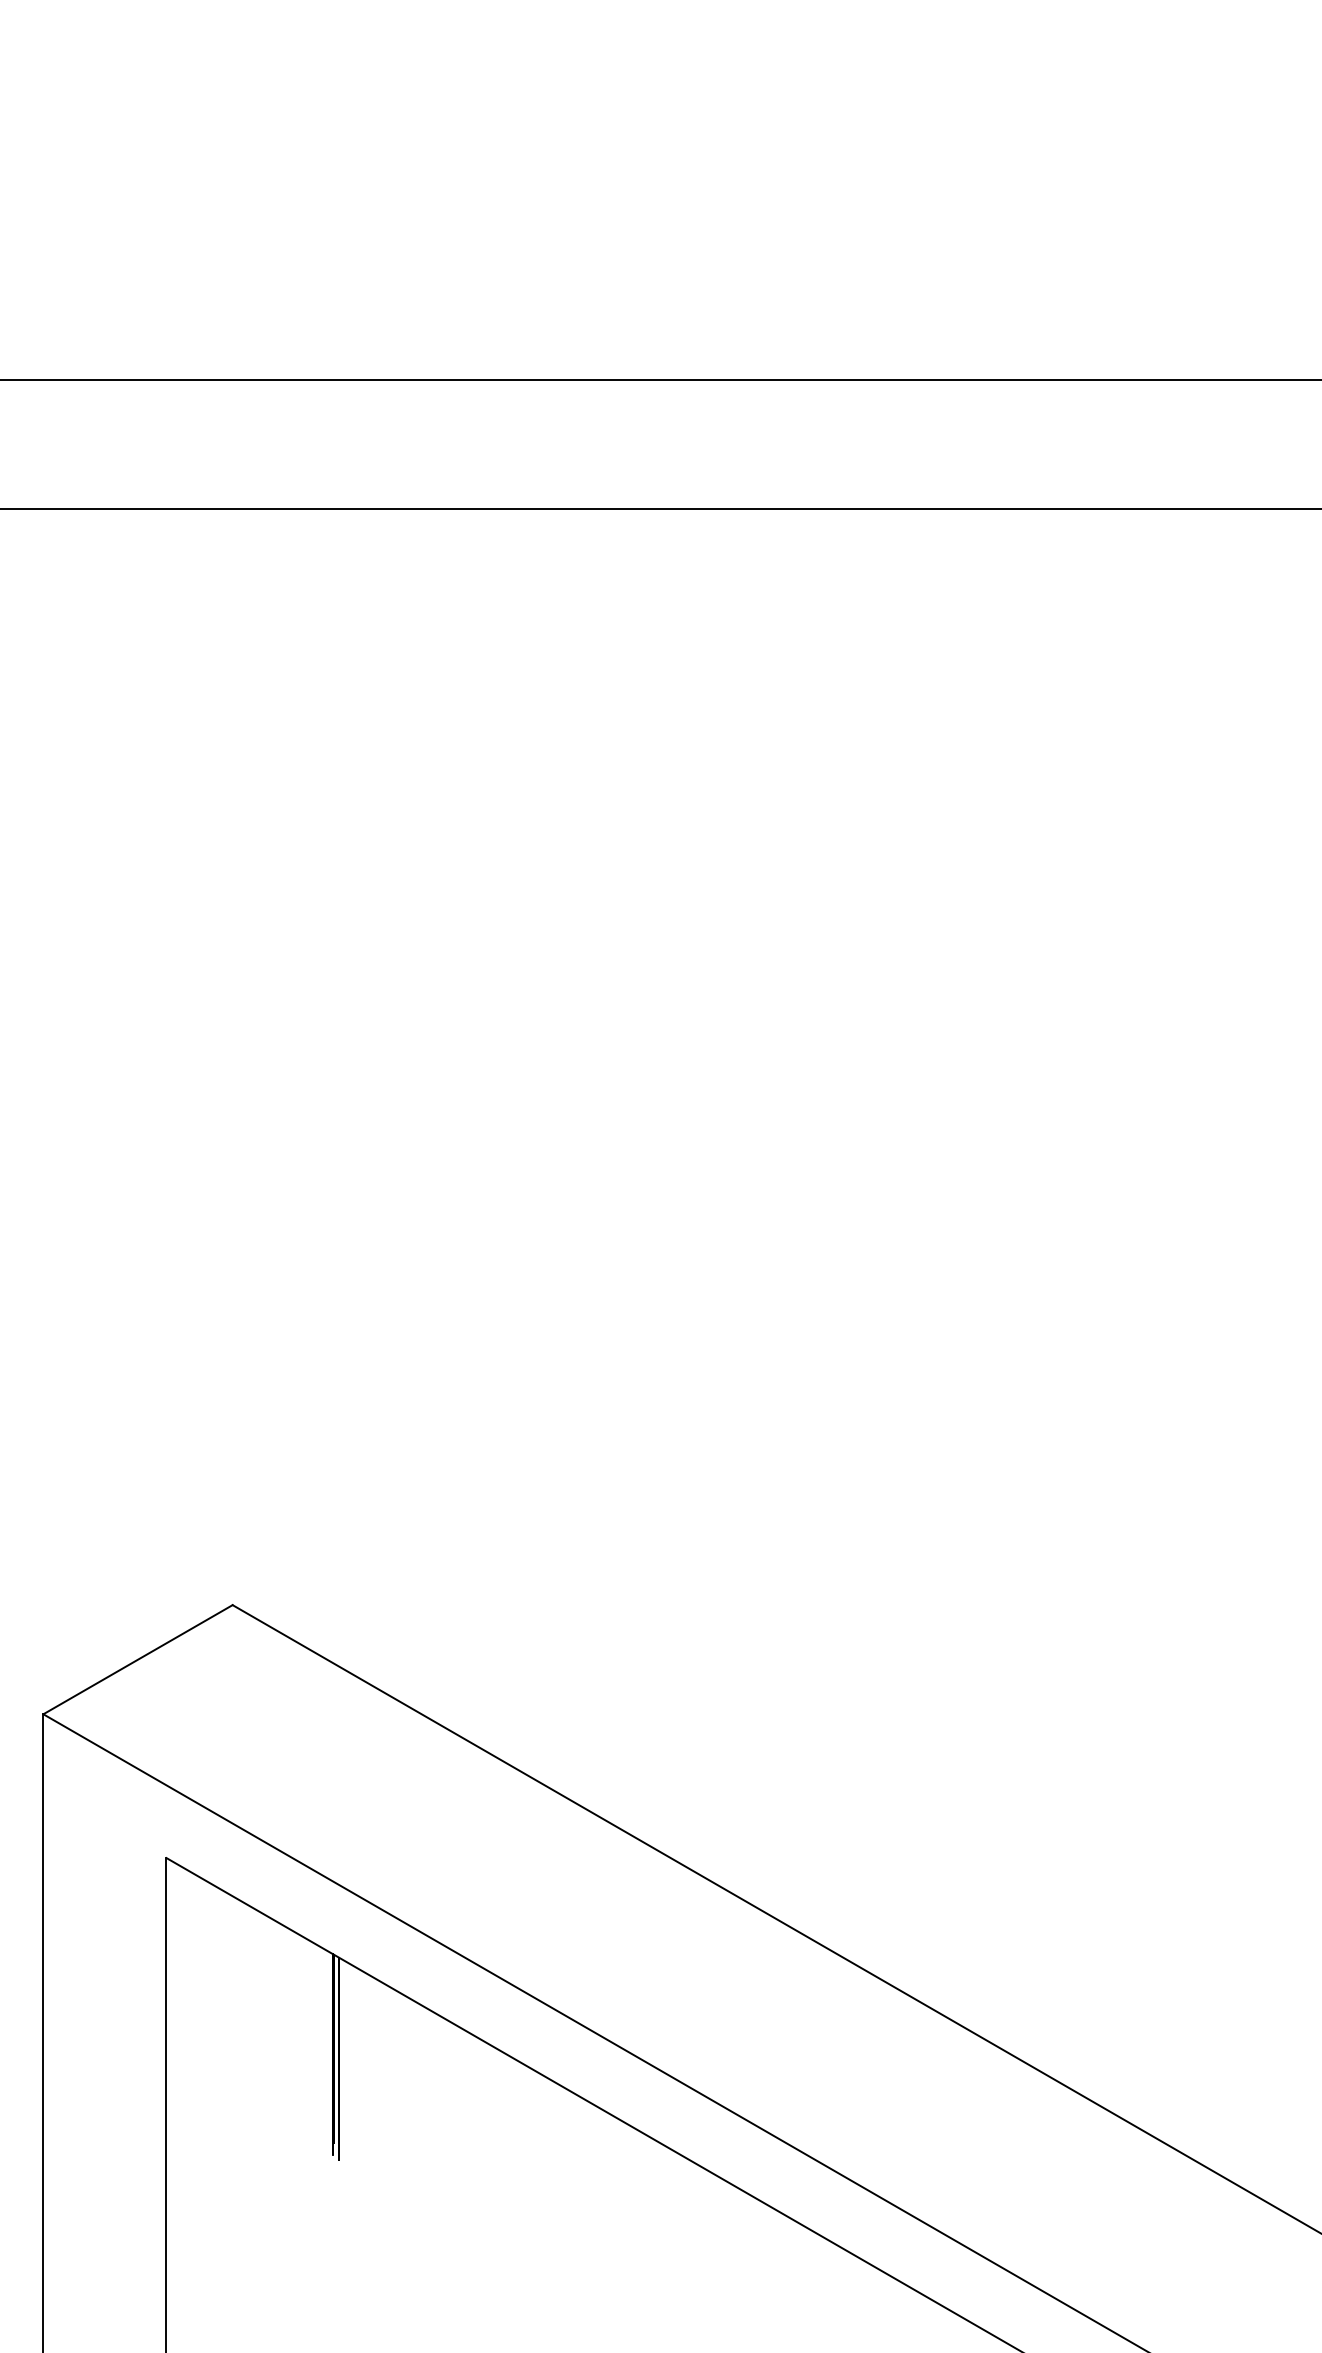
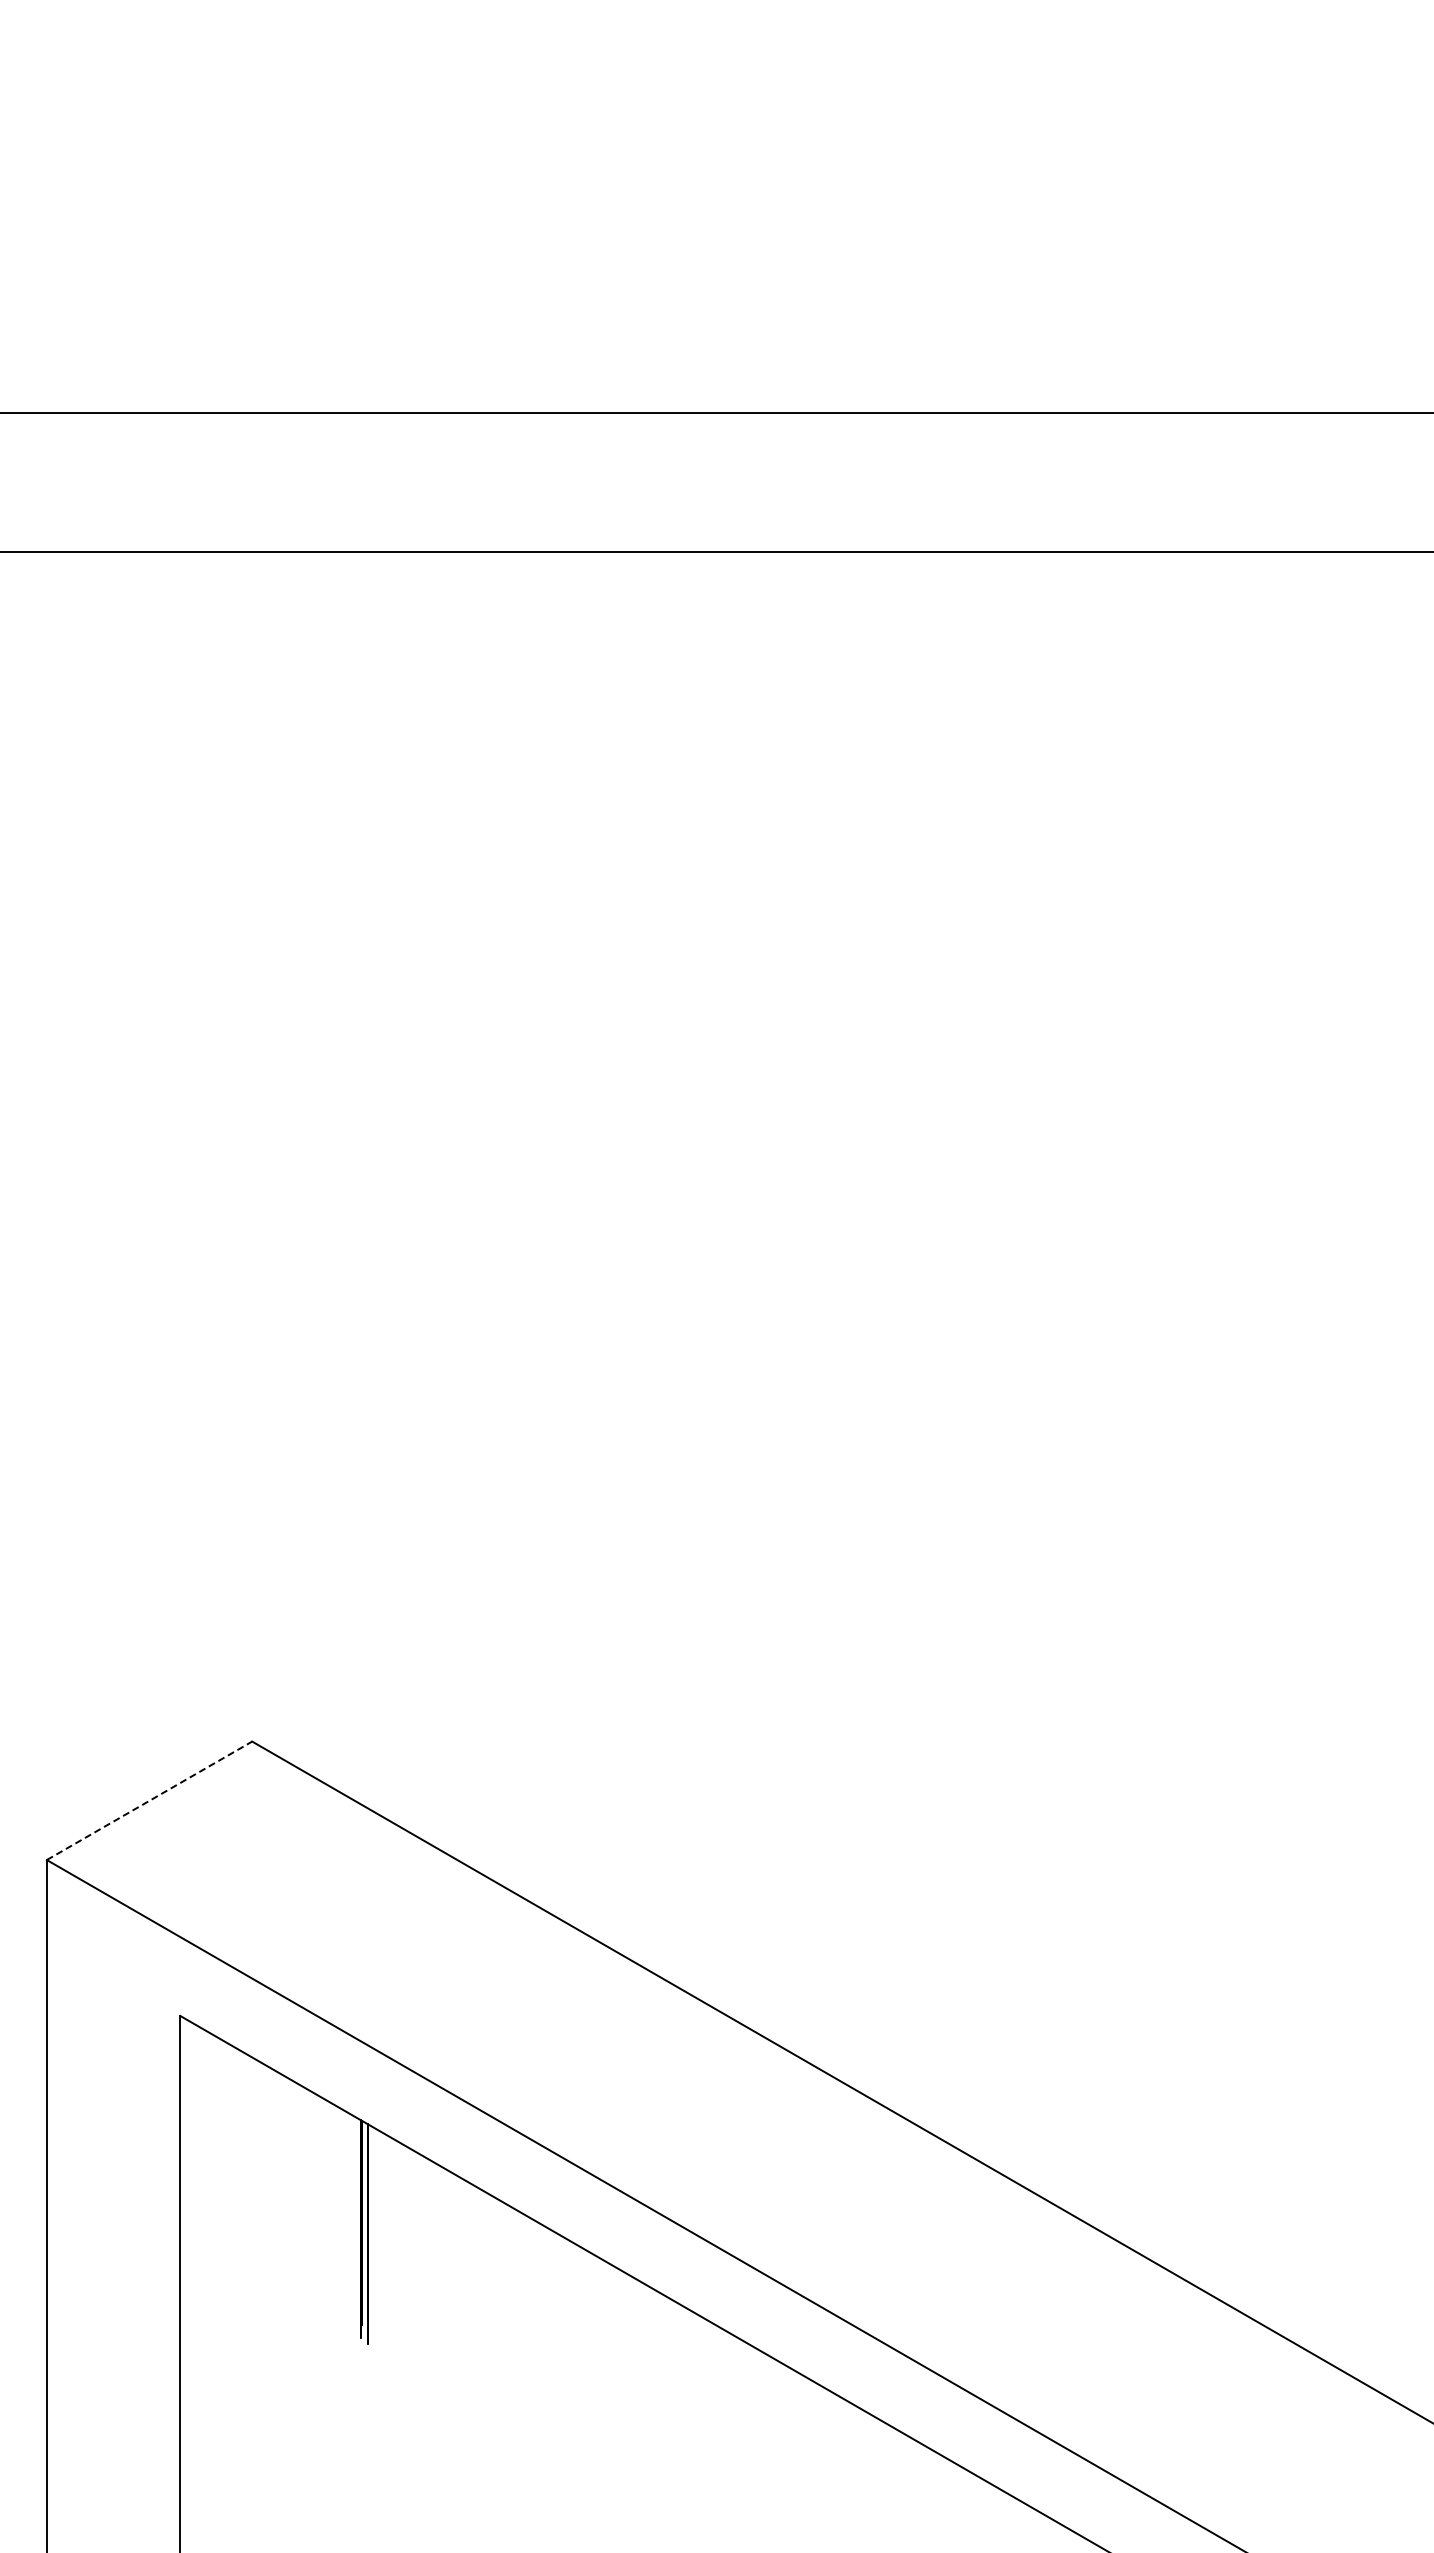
line: (137, 1659) -> (149, 1800), solid -> dashed

